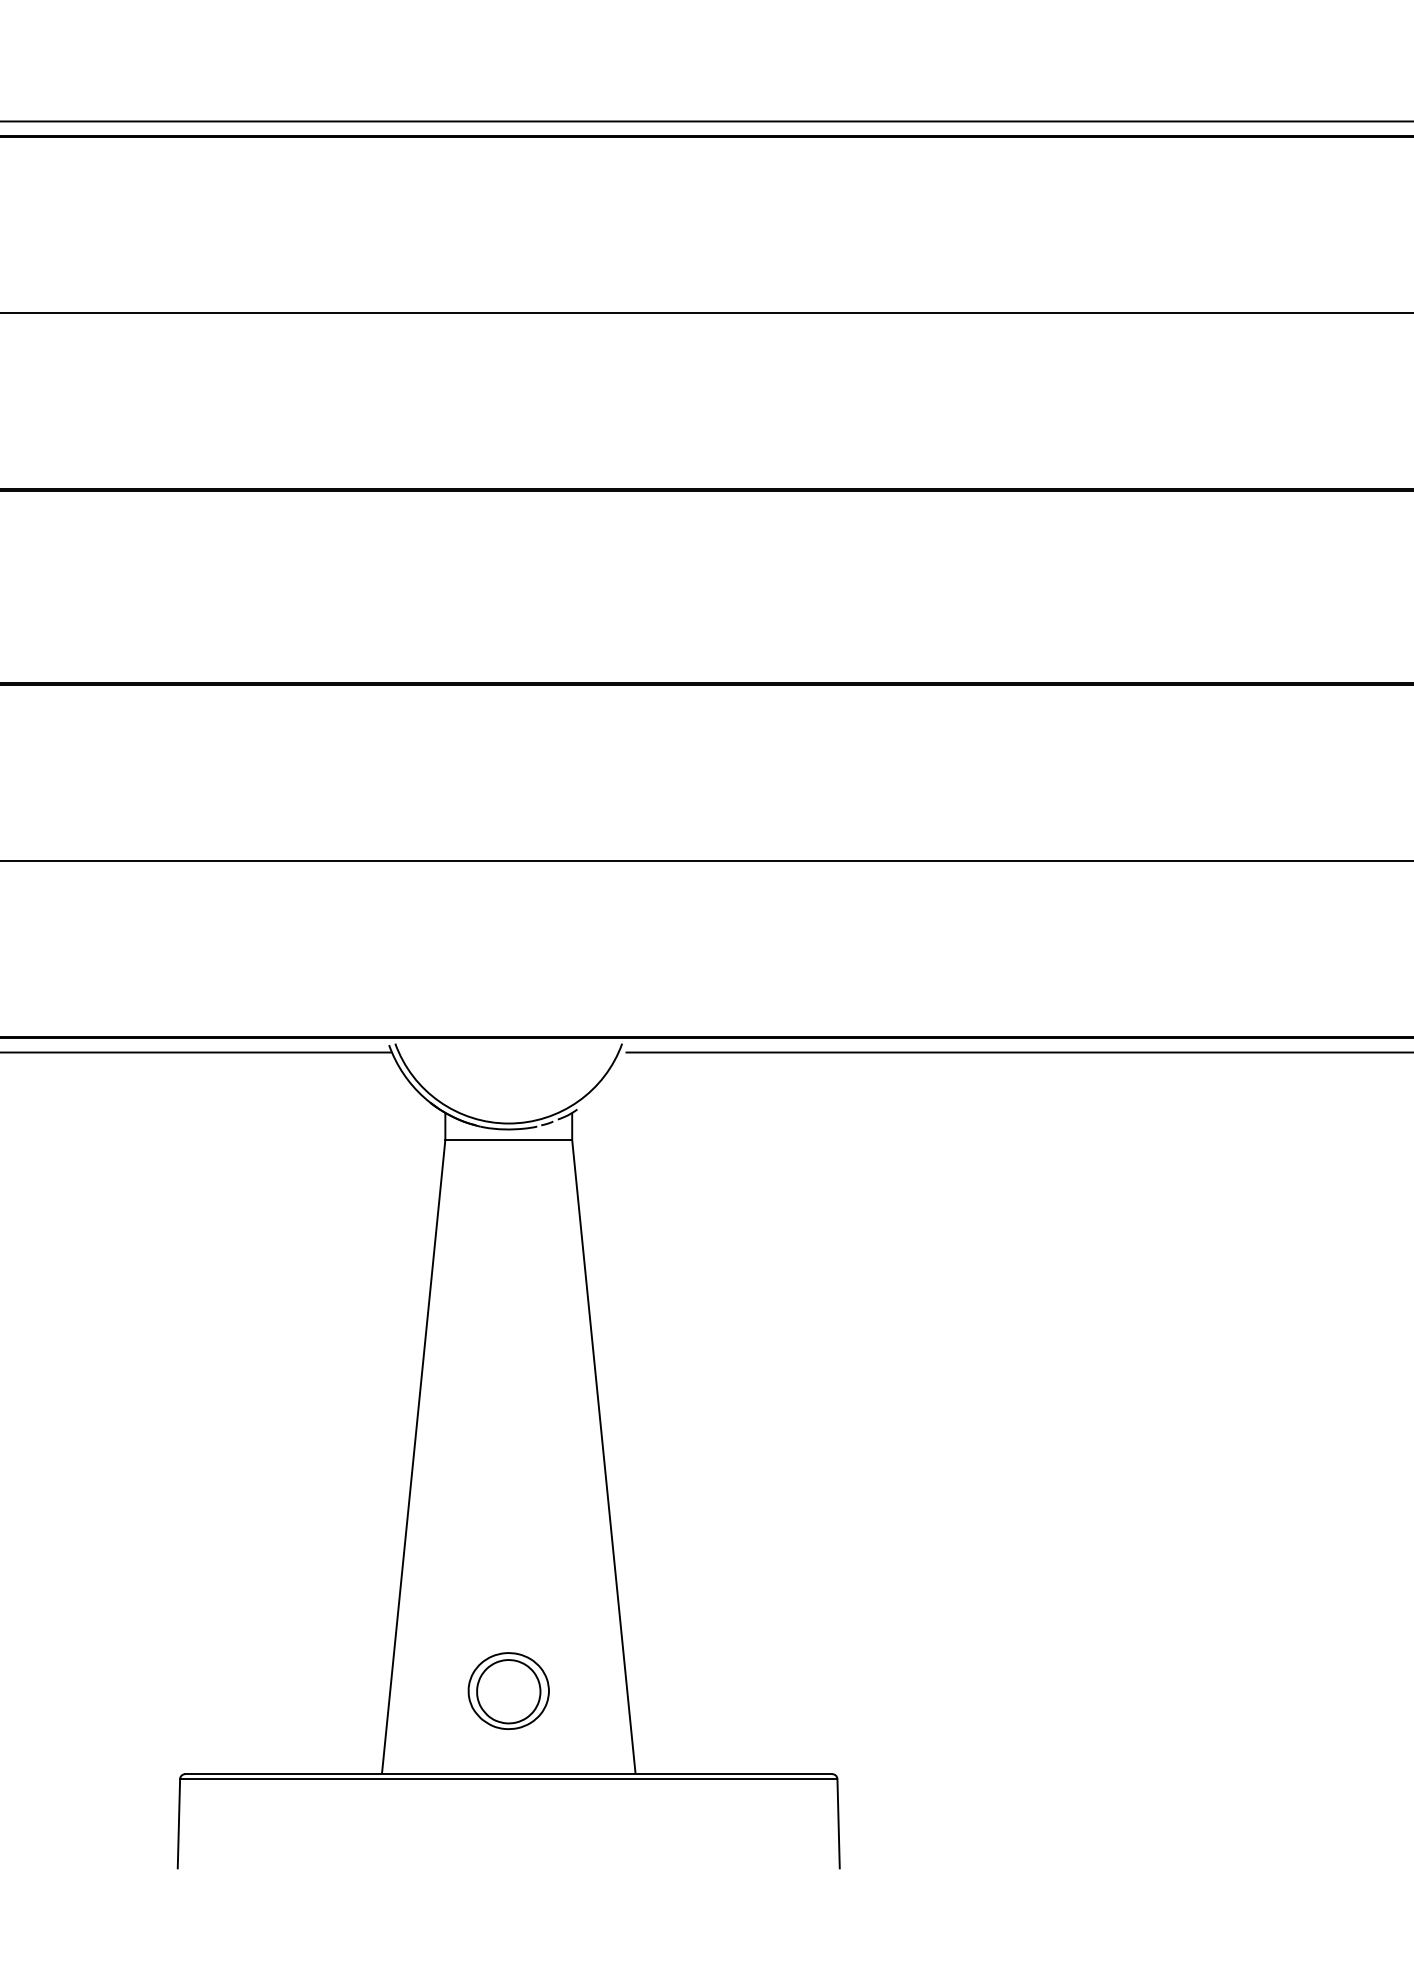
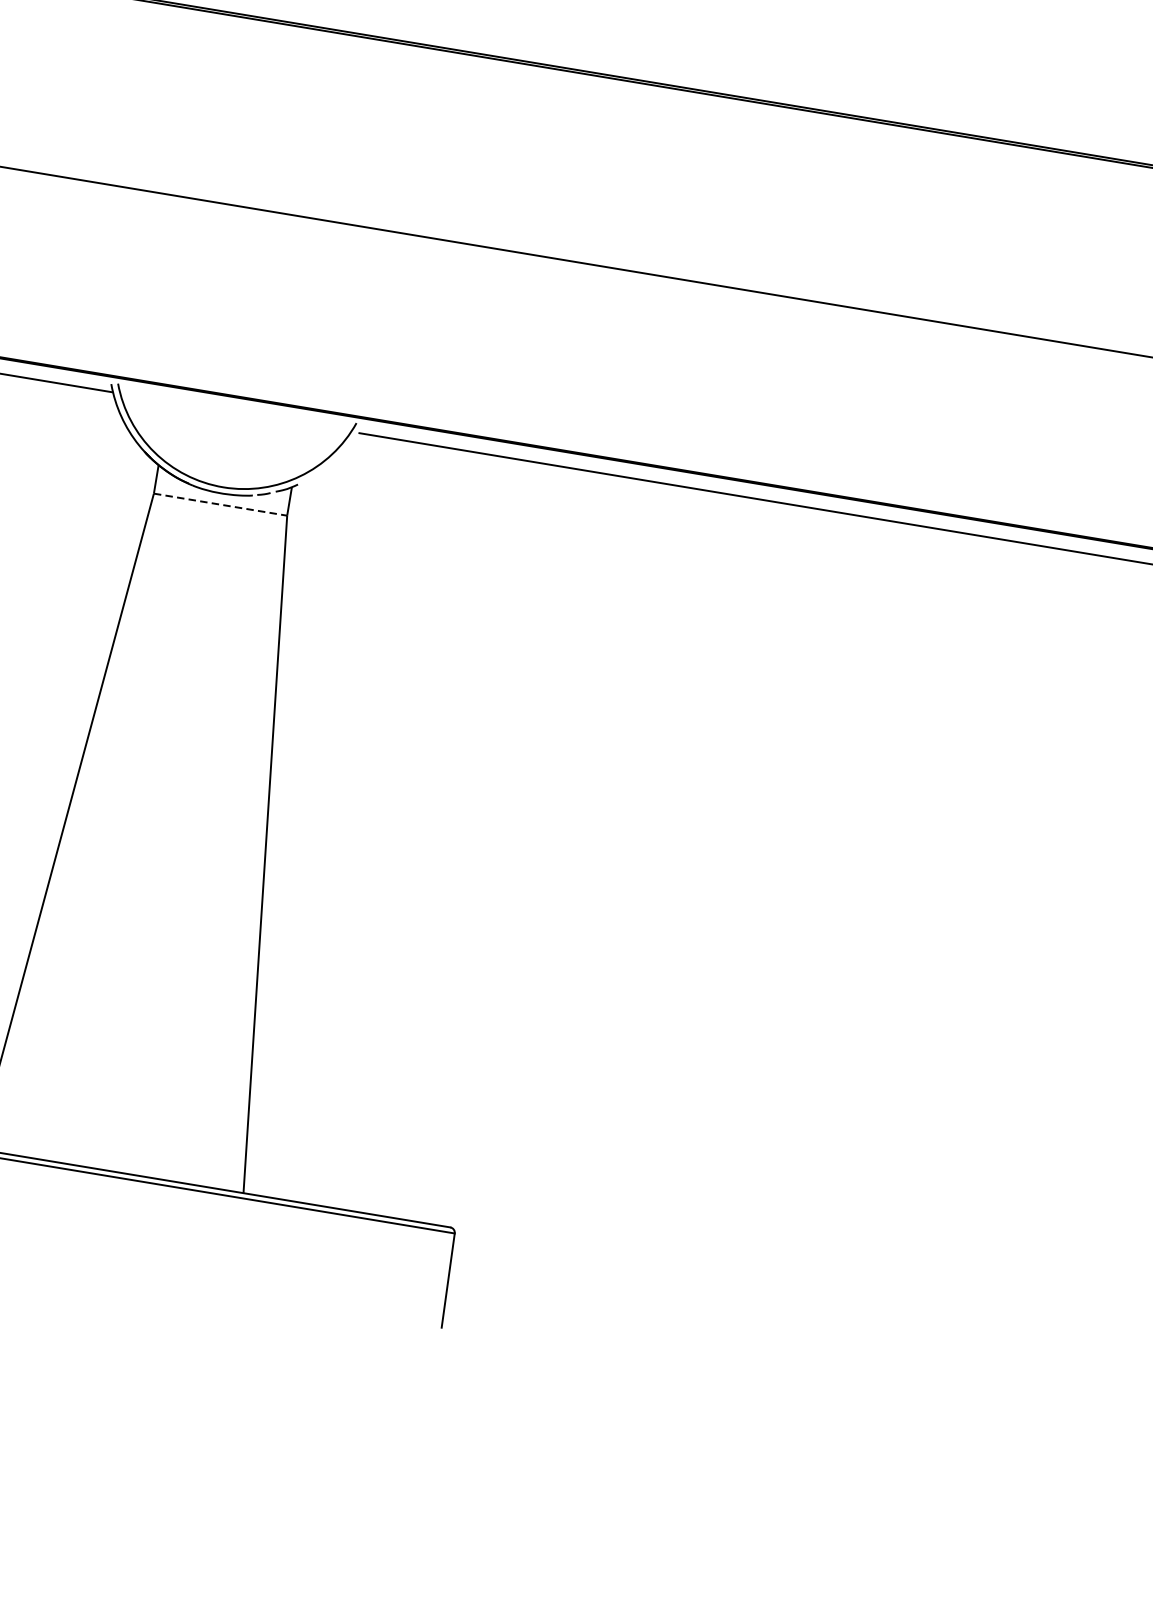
line: (509, 1140) -> (221, 505), solid -> dashed
part: (508, 1691) -> (124, 1084), removed

